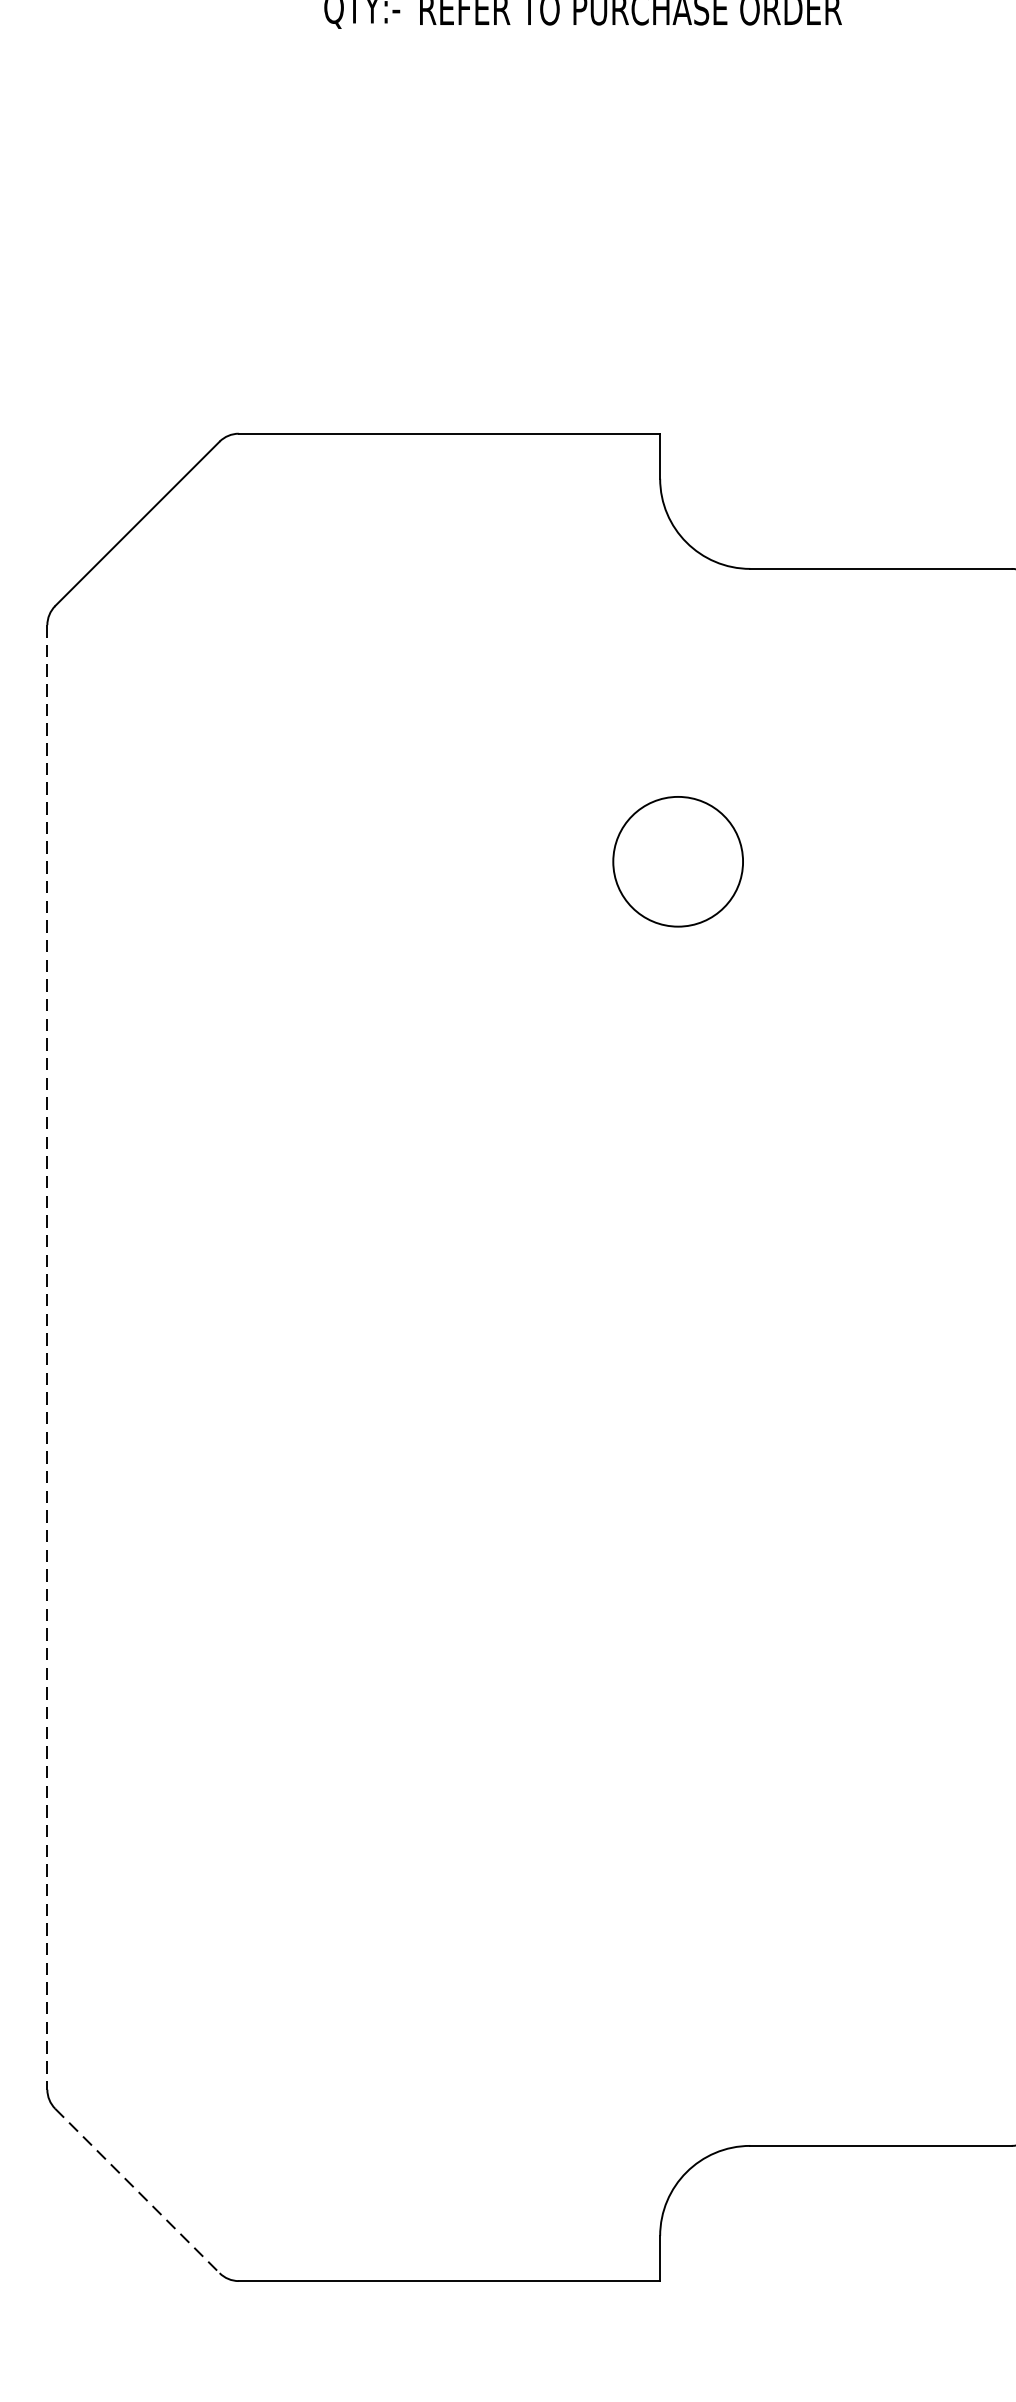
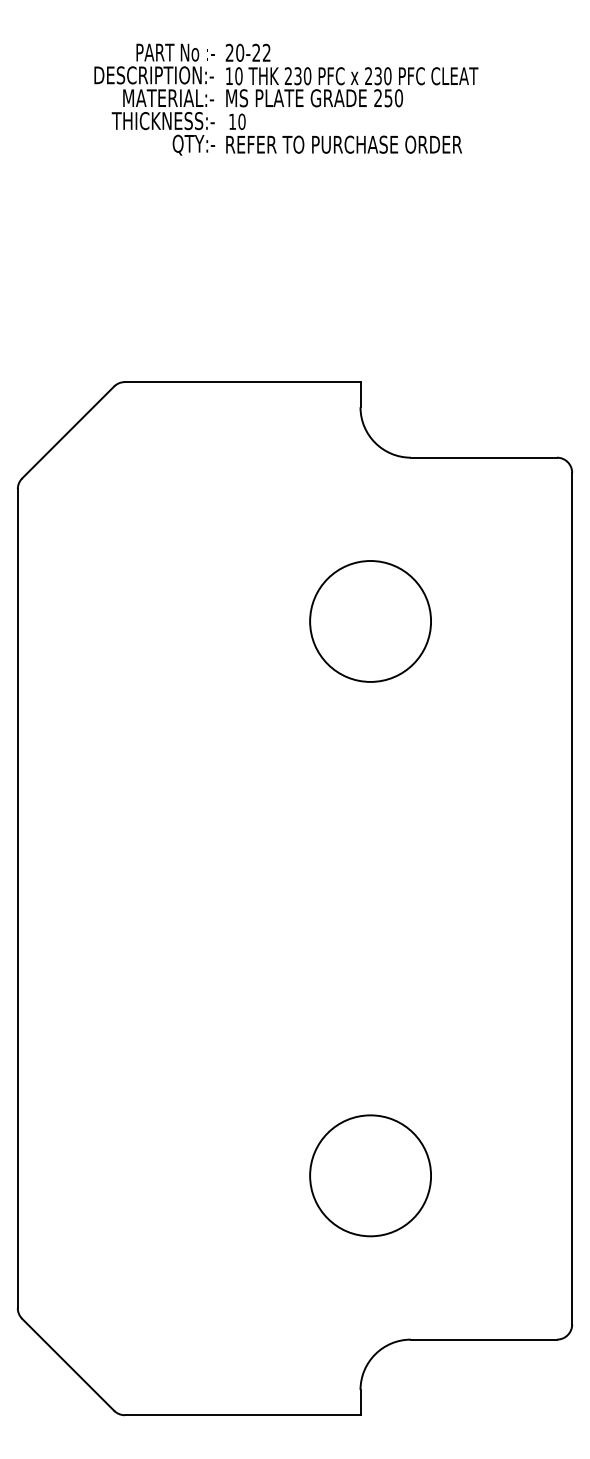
circle: (678, 861) -> (370, 621), size x1.67
line: (46, 1357) -> (17, 898), dashed -> solid
circle: (678, 1852) -> (370, 1175), added
line: (138, 2192) -> (68, 1365), dashed -> solid

